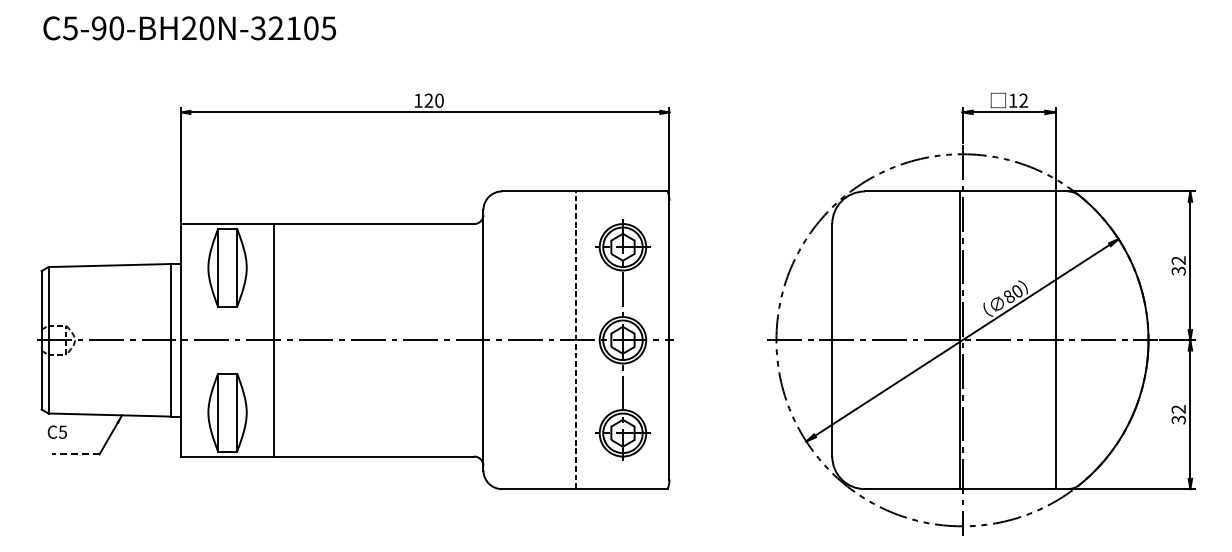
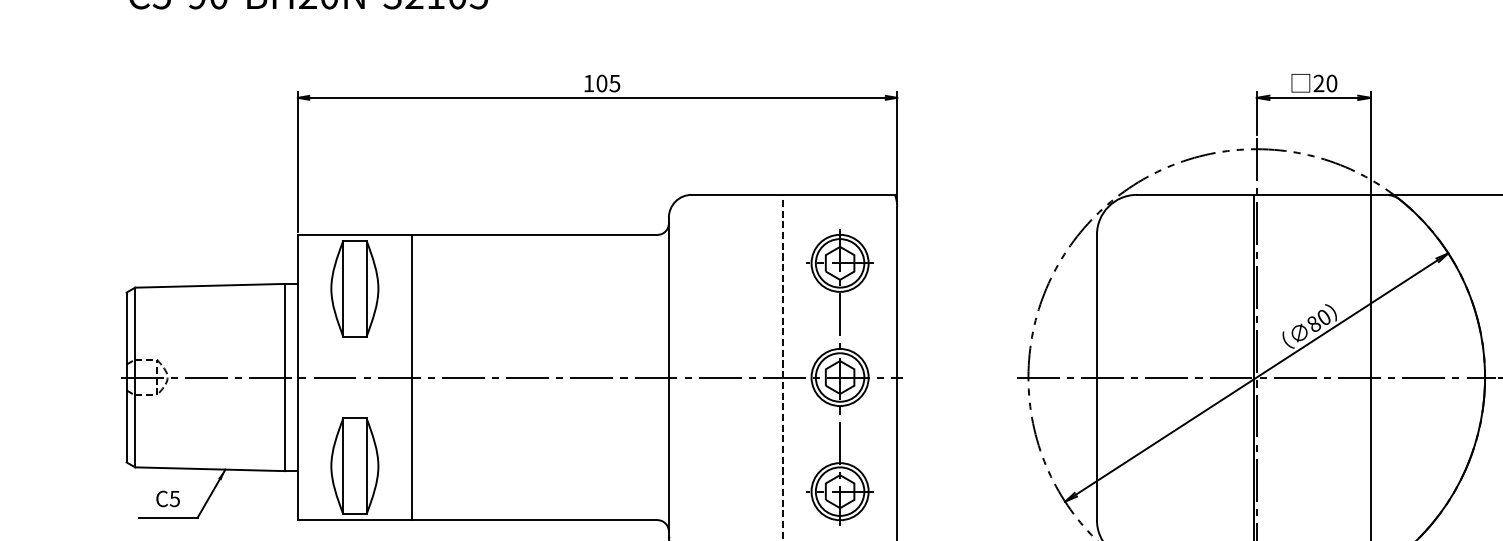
text: (433, 100) -> (607, 83), 120 -> 105
text: (1018, 100) -> (1325, 83), 12 -> 20
text: (56, 431) -> (167, 498), moved
line: (75, 454) -> (168, 517), dashed -> solid

